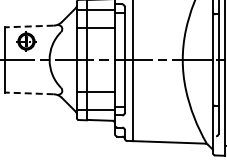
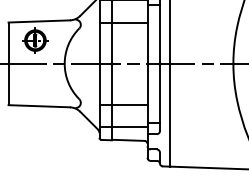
line: (29, 26) -> (39, 21), dashed -> solid
line: (29, 93) -> (39, 106), dashed -> solid

